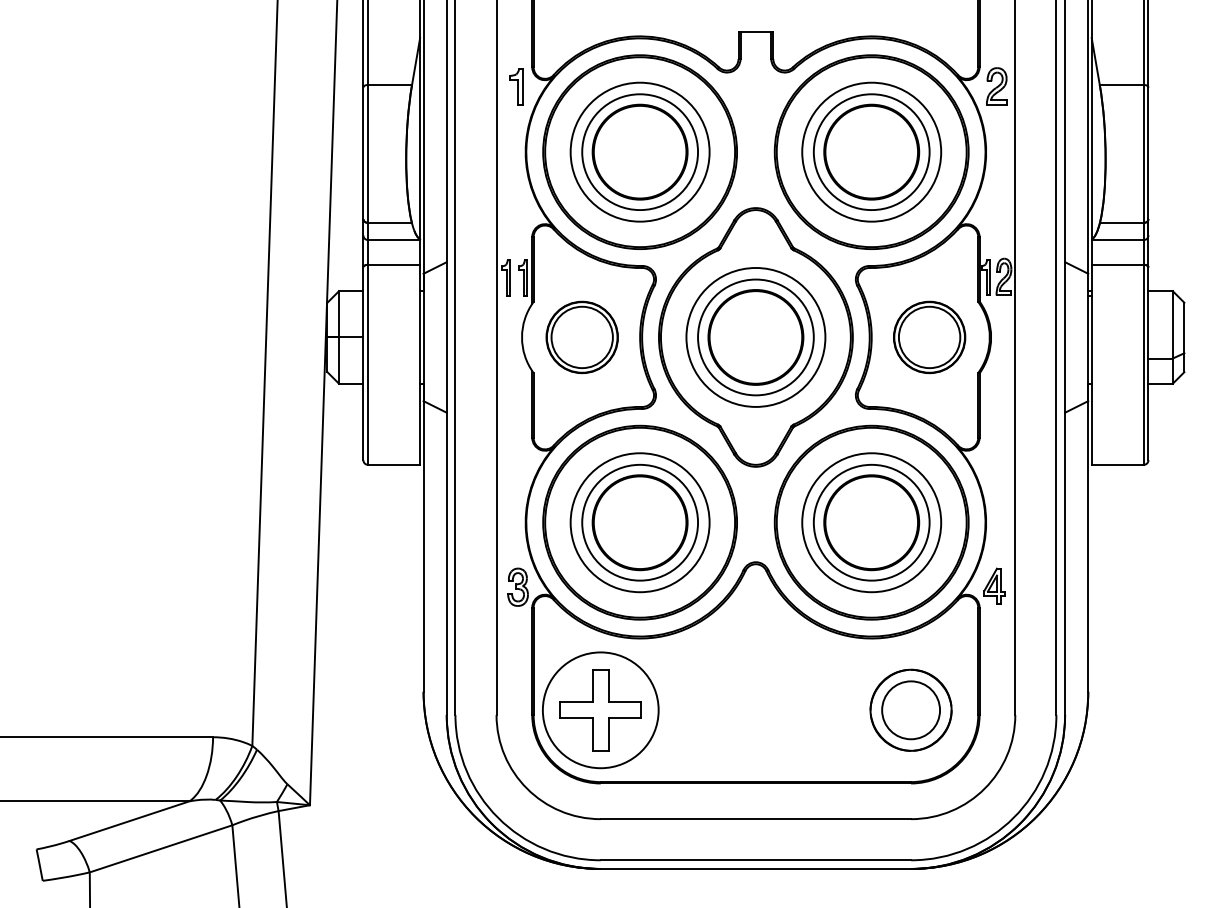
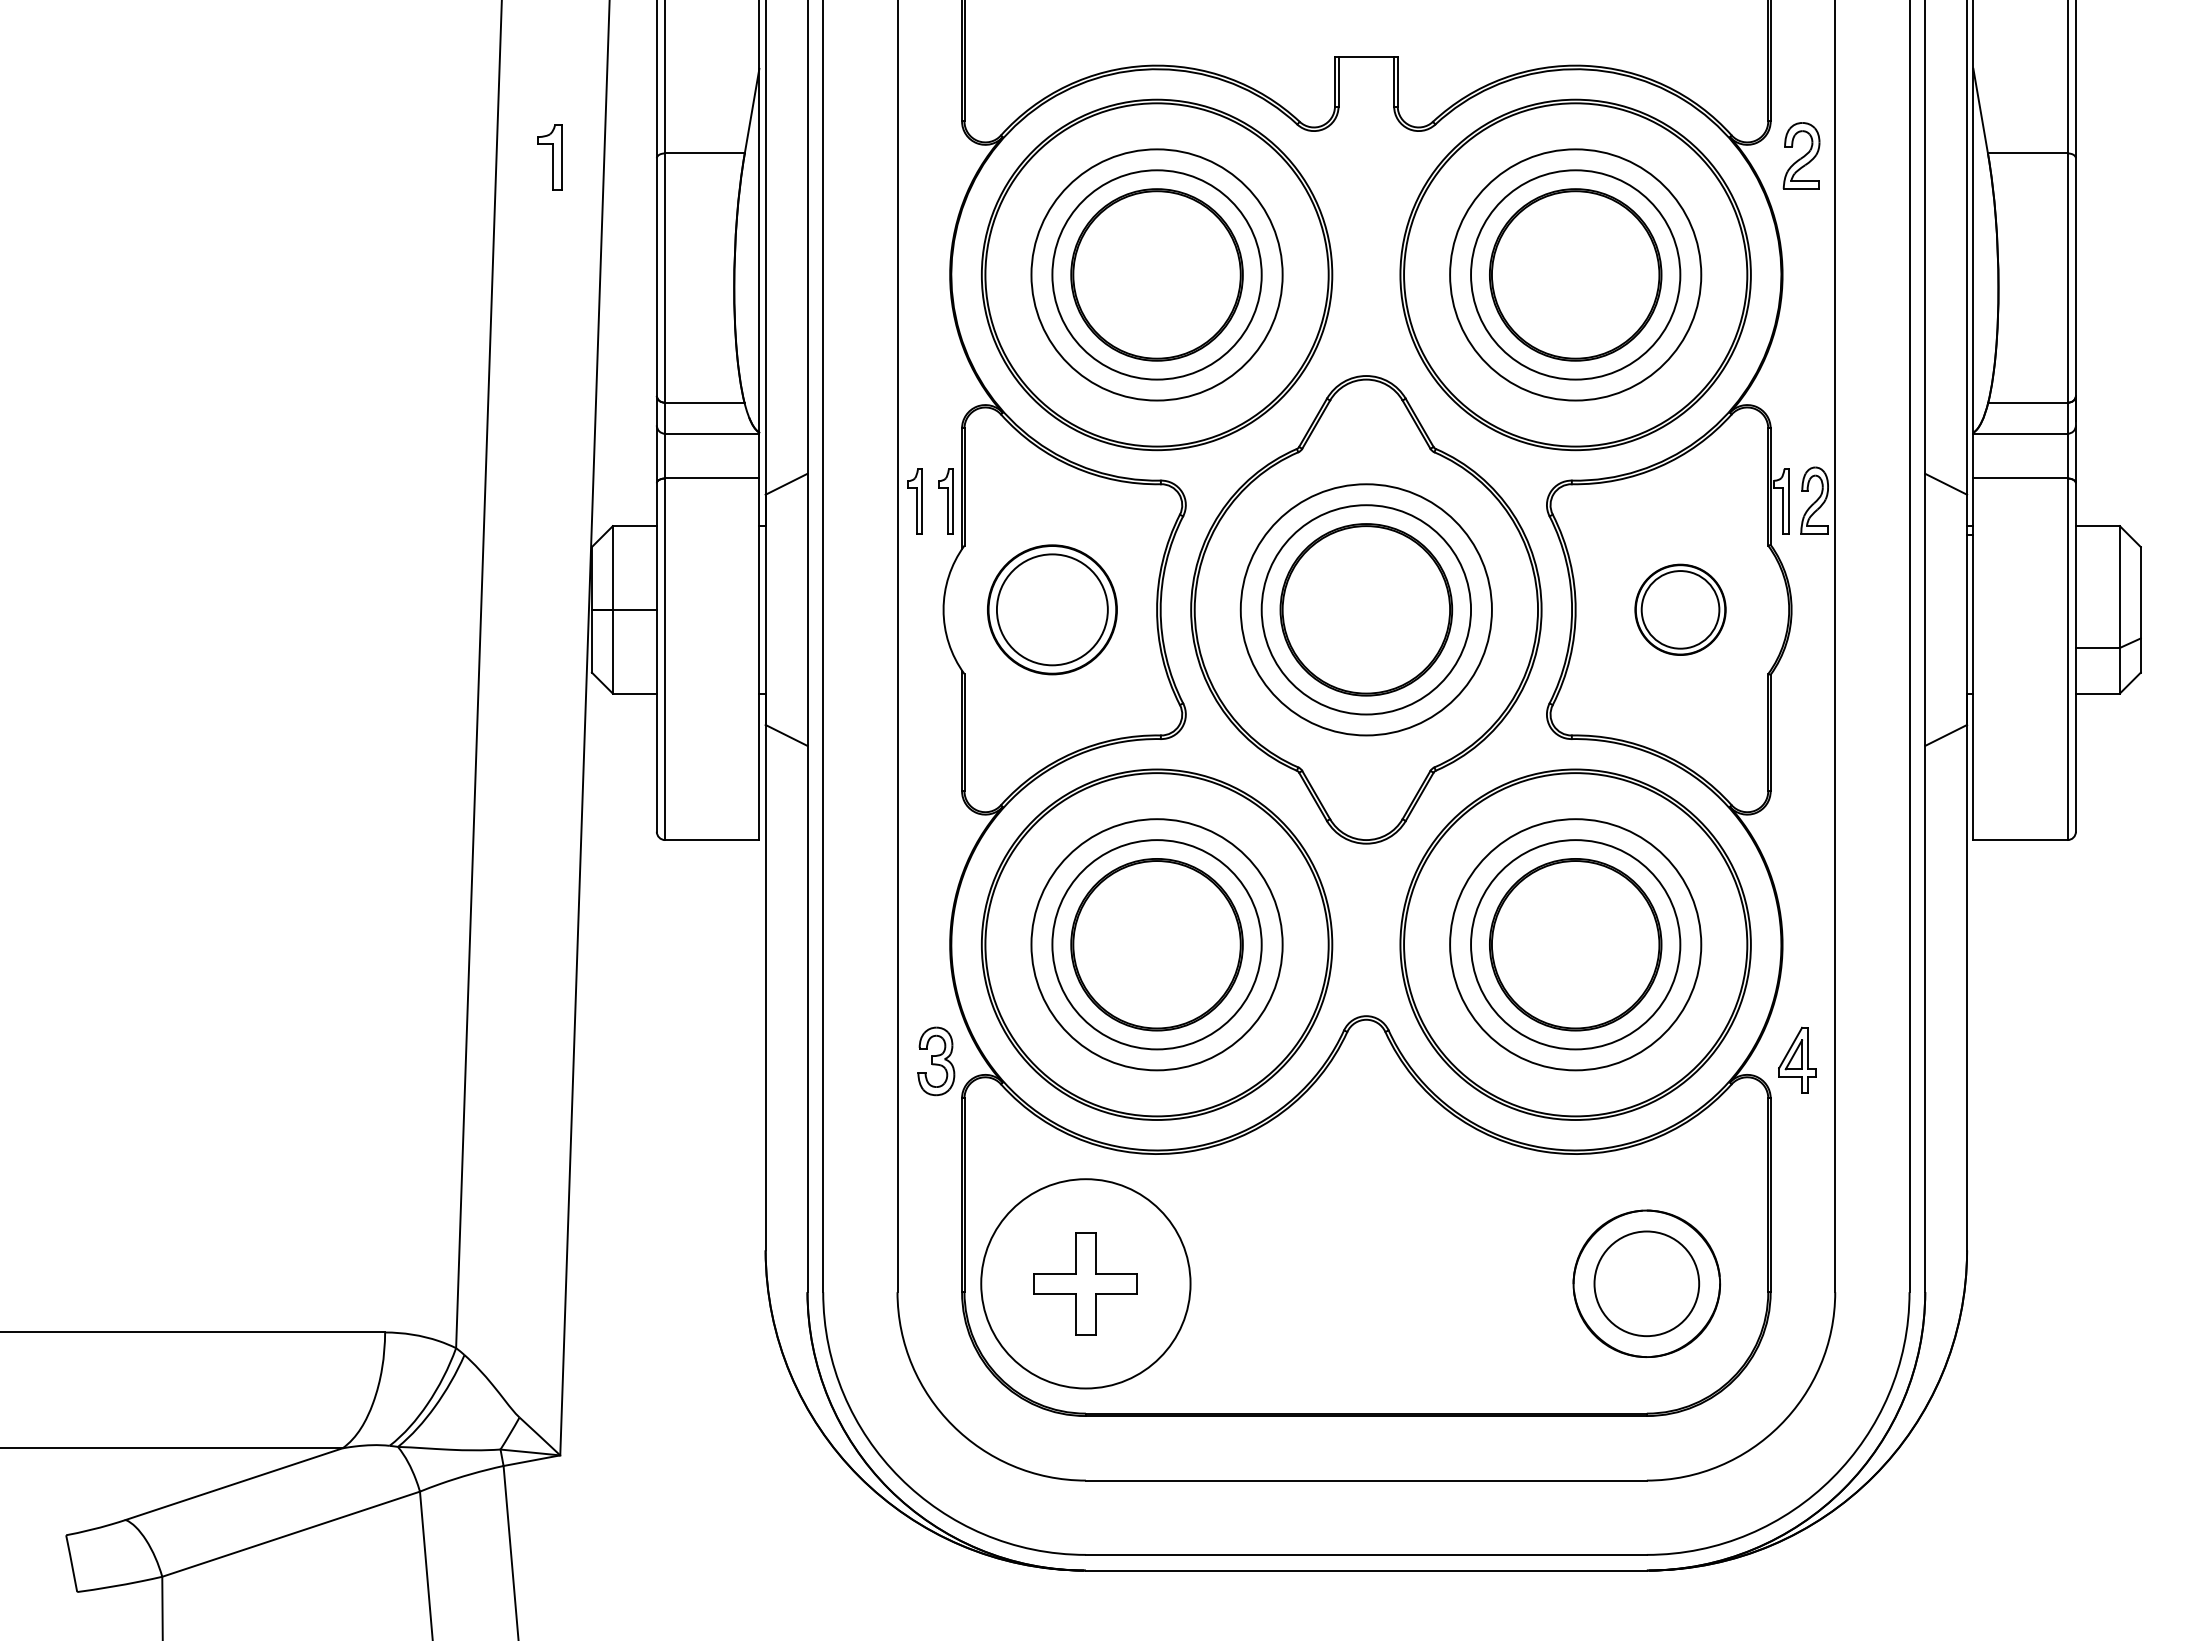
part: (516, 86) -> (550, 156), moved
part: (929, 337) -> (1680, 609), size x0.7
part: (600, 710) -> (1085, 1284), size x0.7

